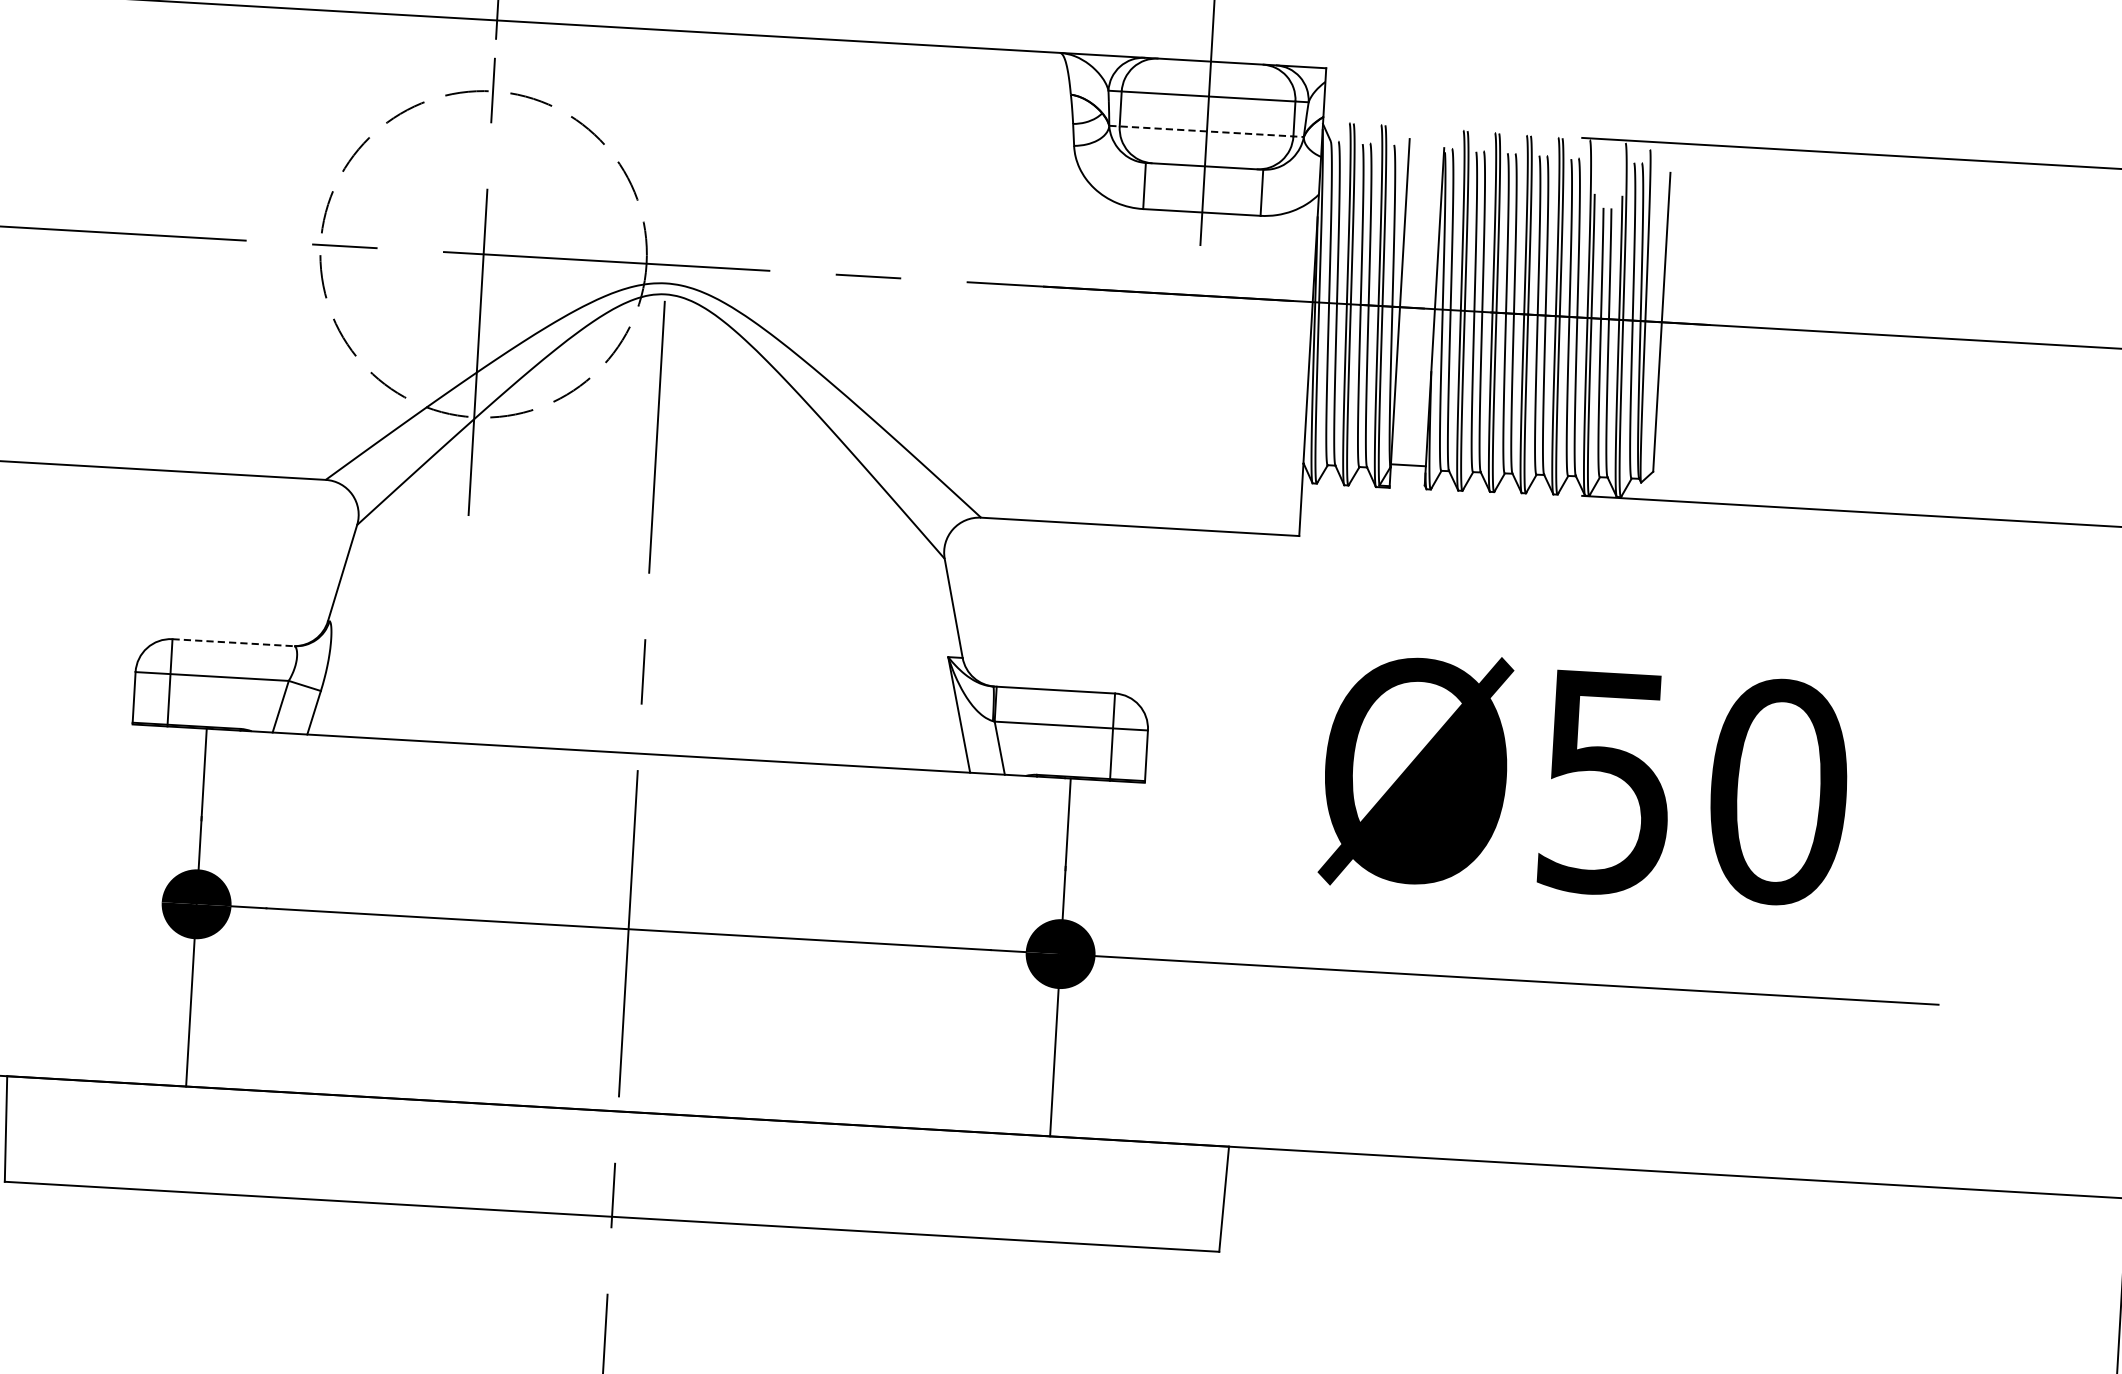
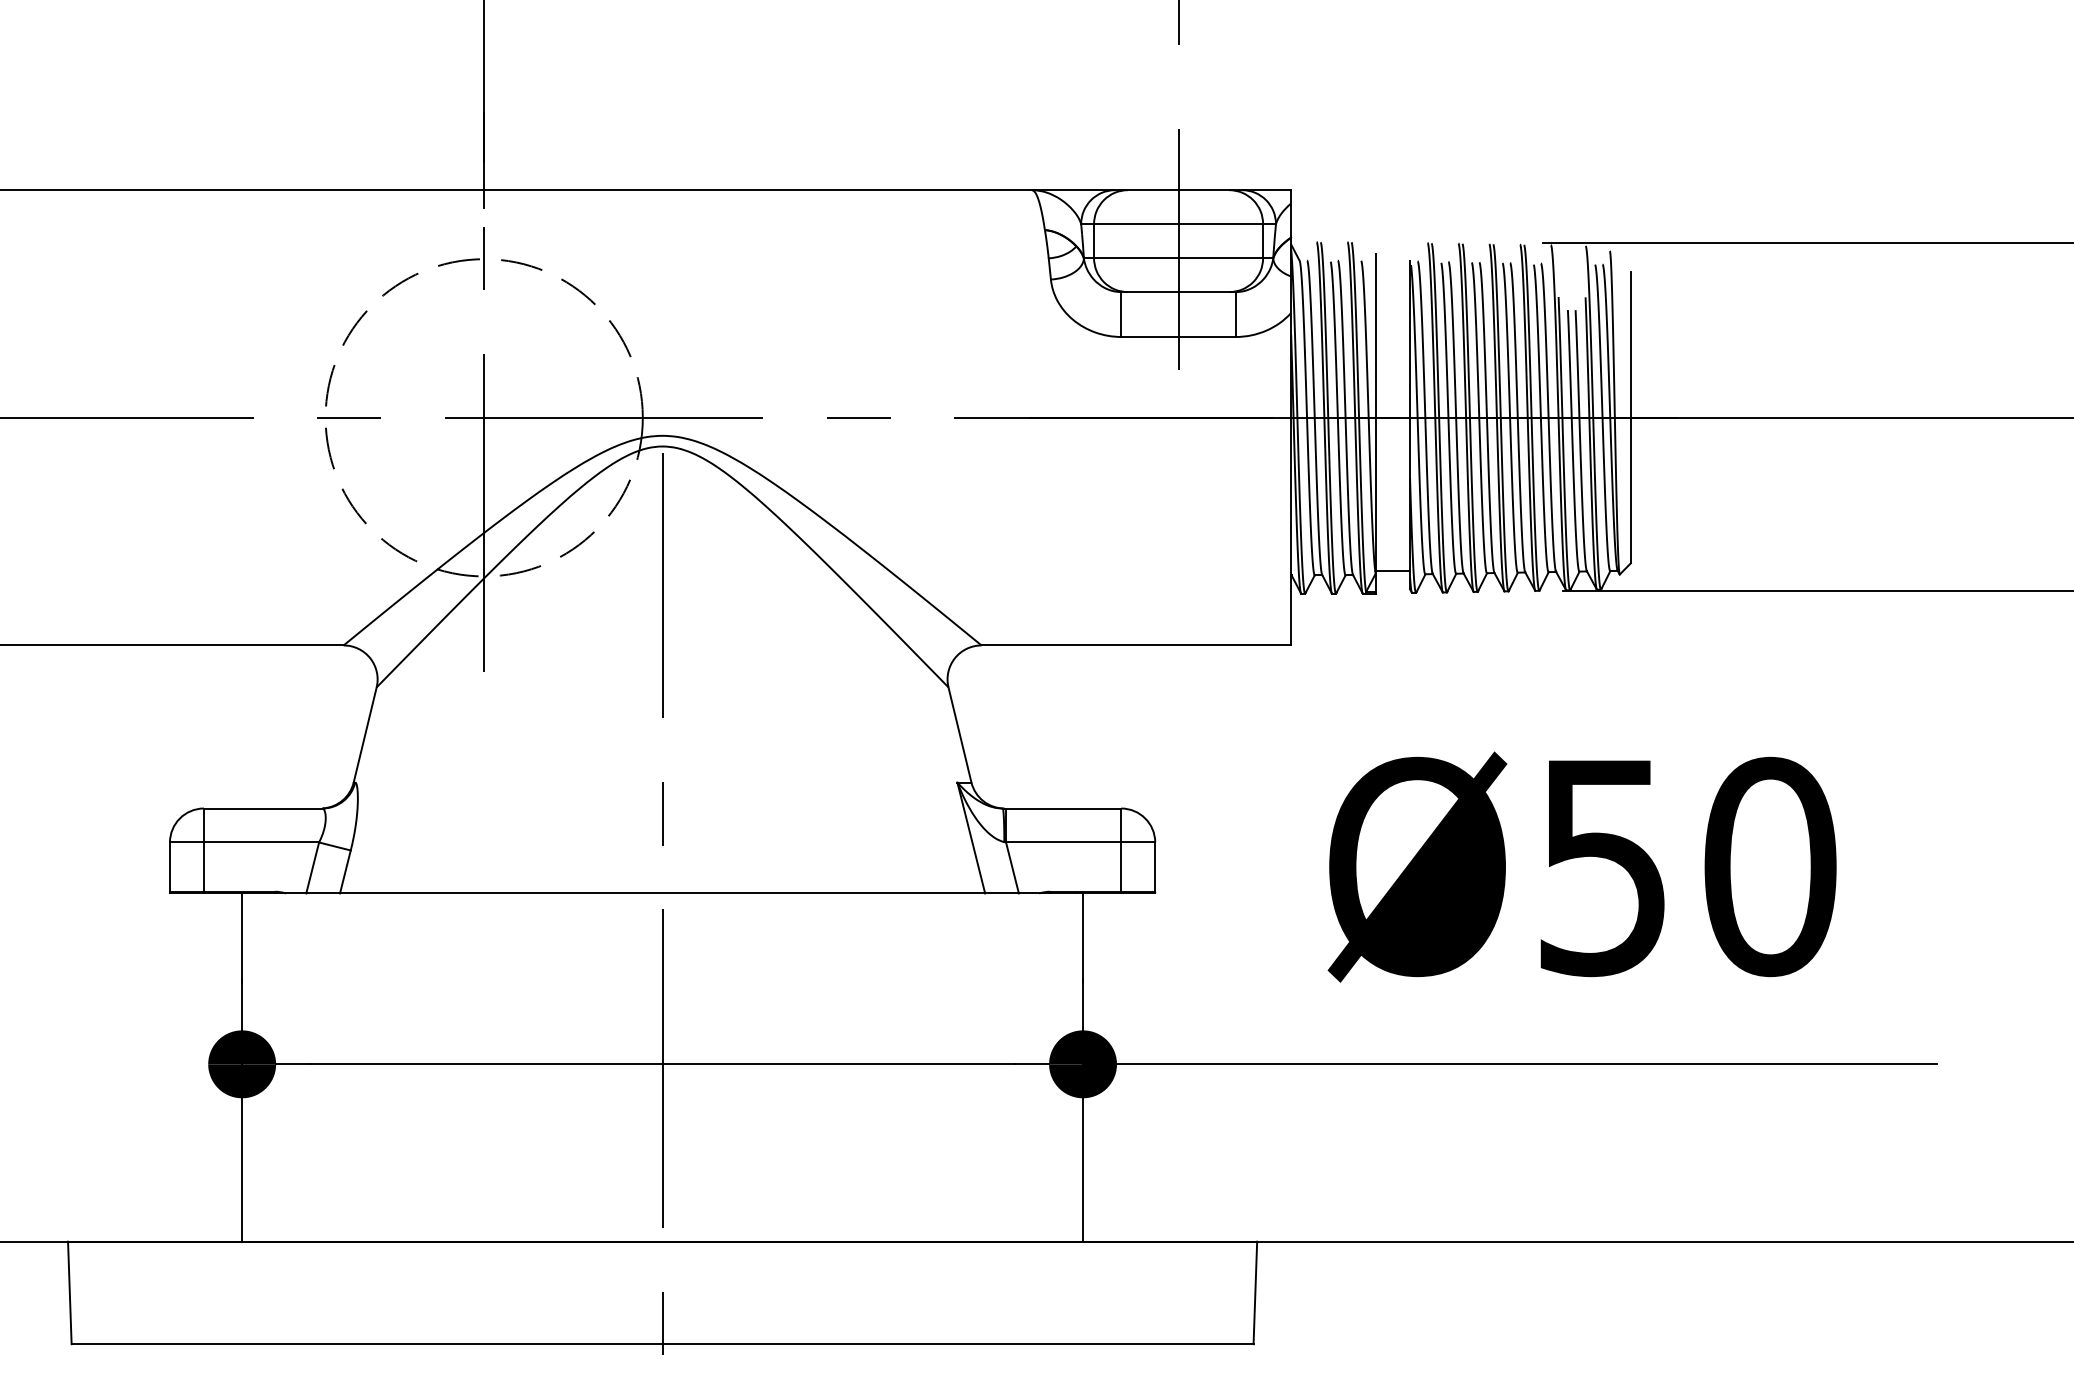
line: (1206, 131) -> (1178, 258), dashed -> solid
line: (233, 642) -> (263, 808), dashed -> solid

